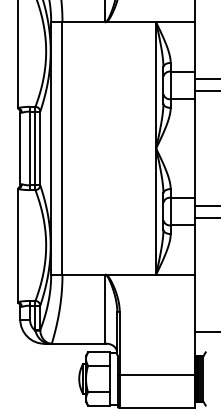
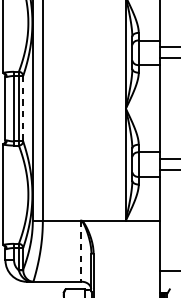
line: (40, 148) -> (23, 108), solid -> dashed
line: (105, 309) -> (80, 251), solid -> dashed

